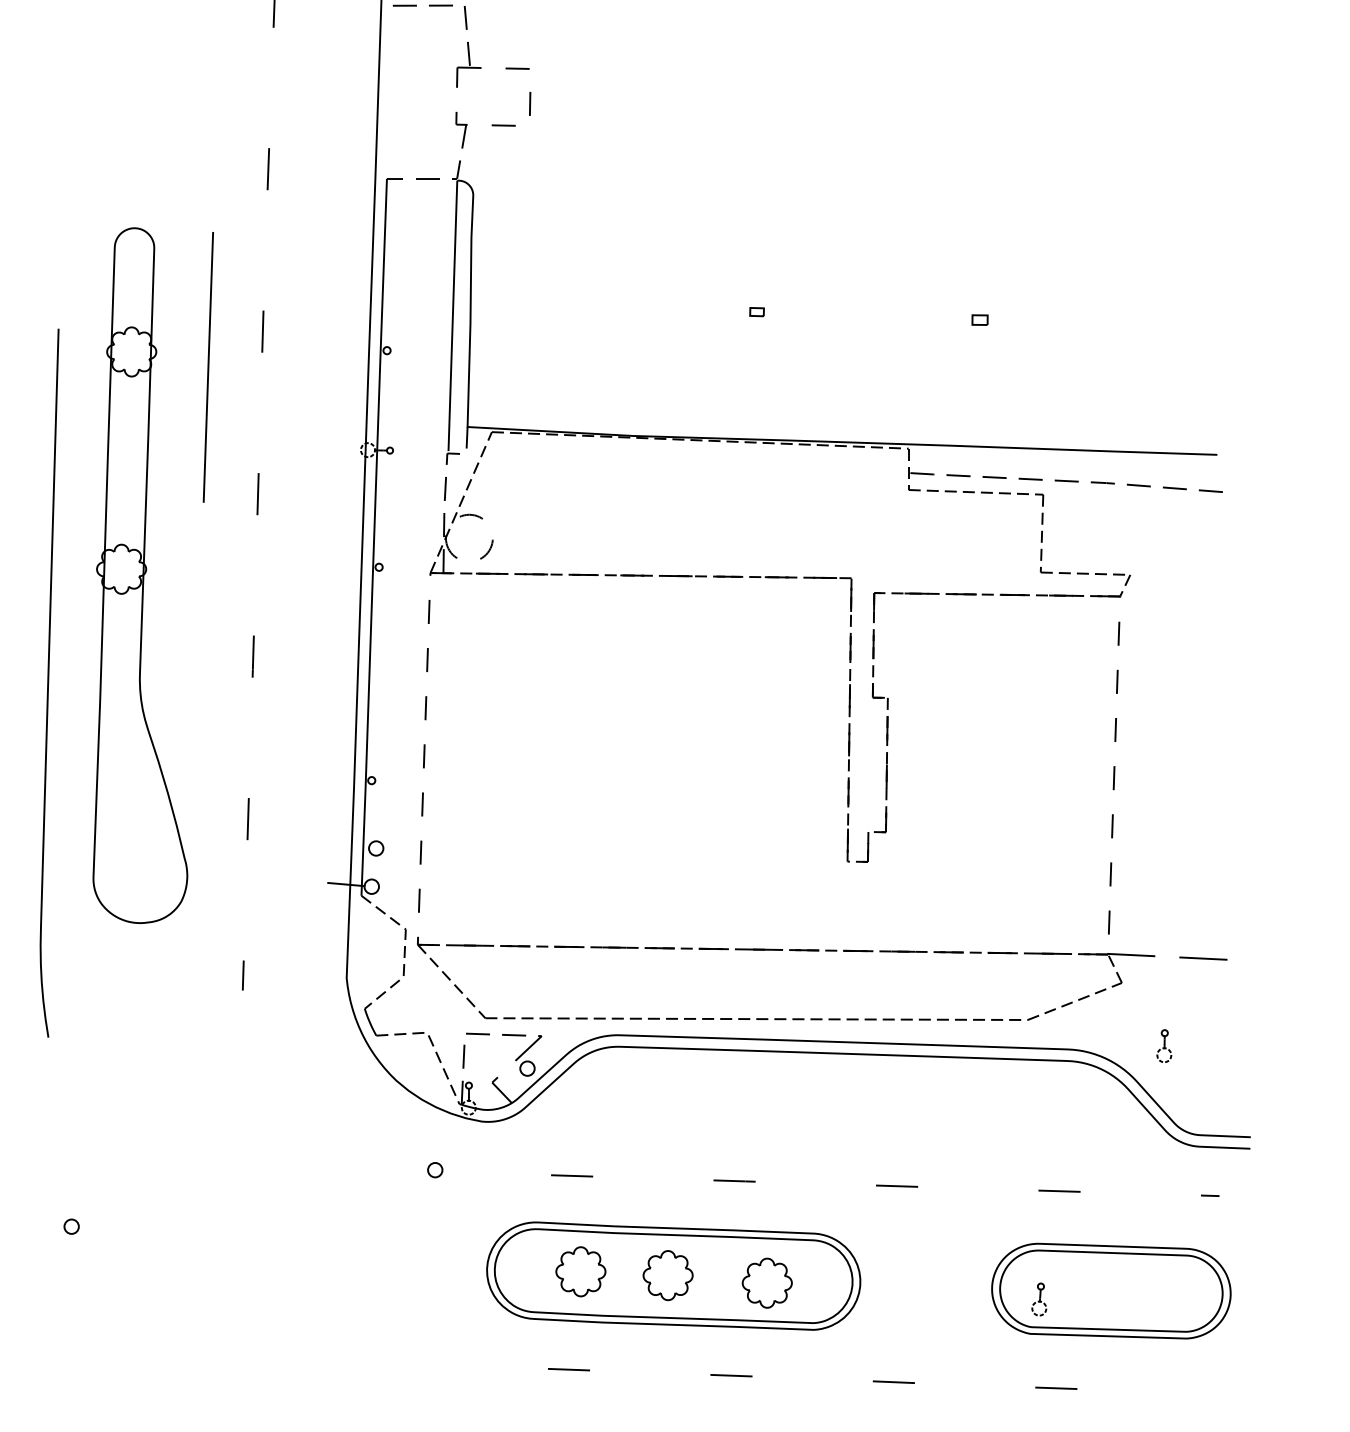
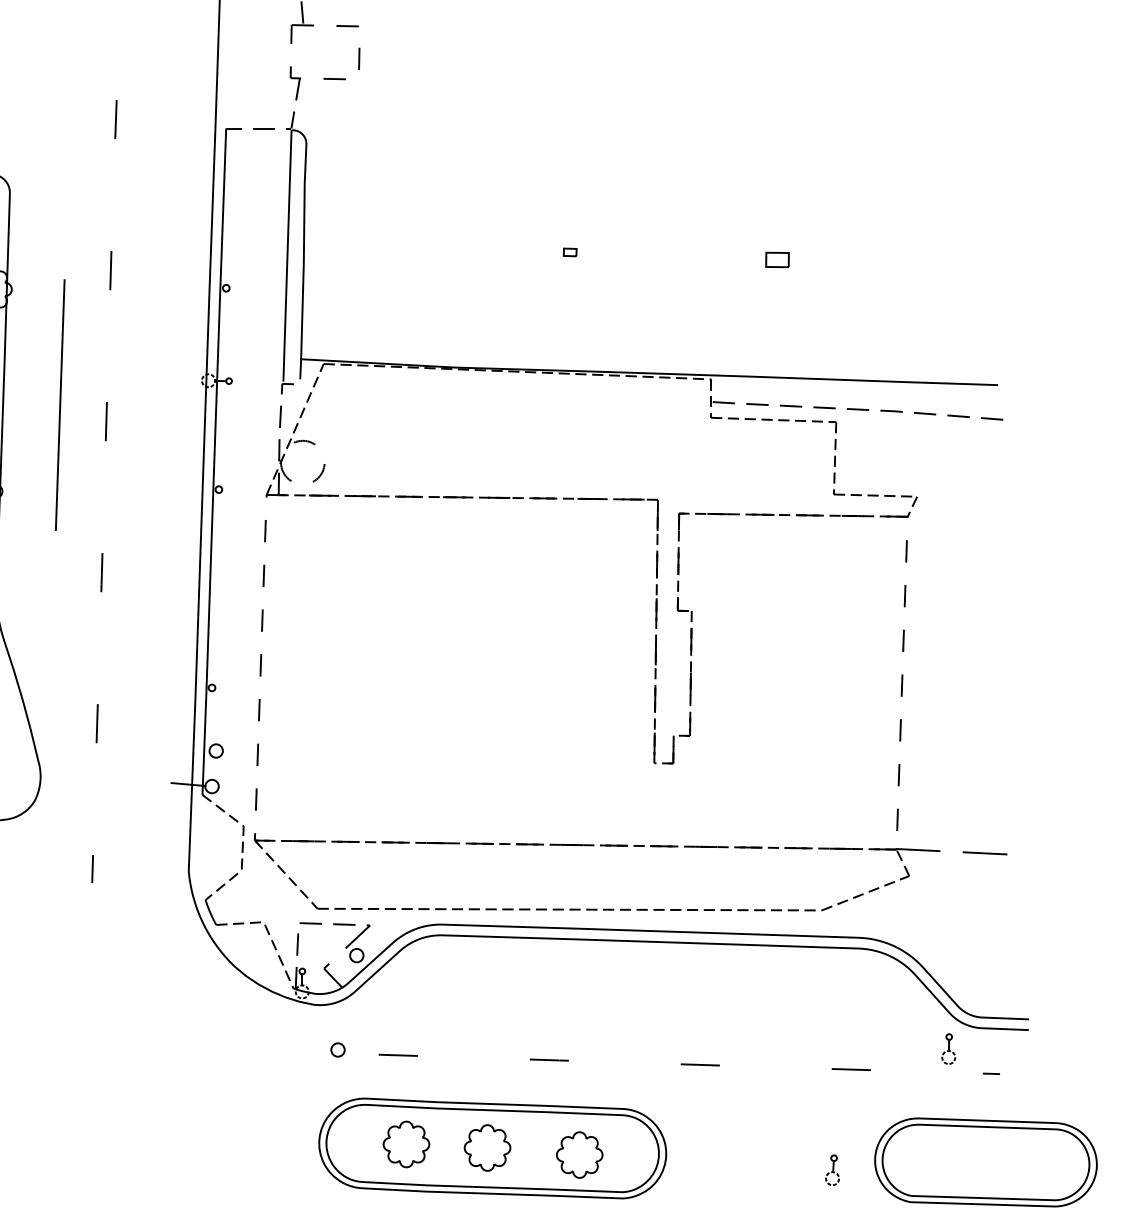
part: (979, 319) -> (776, 259), size x1.6
line: (207, 367) -> (59, 405), moved
part: (1164, 1045) -> (948, 1048), moved
part: (435, 1170) -> (338, 1050), moved
part: (1111, 1290) -> (986, 1161), moved

